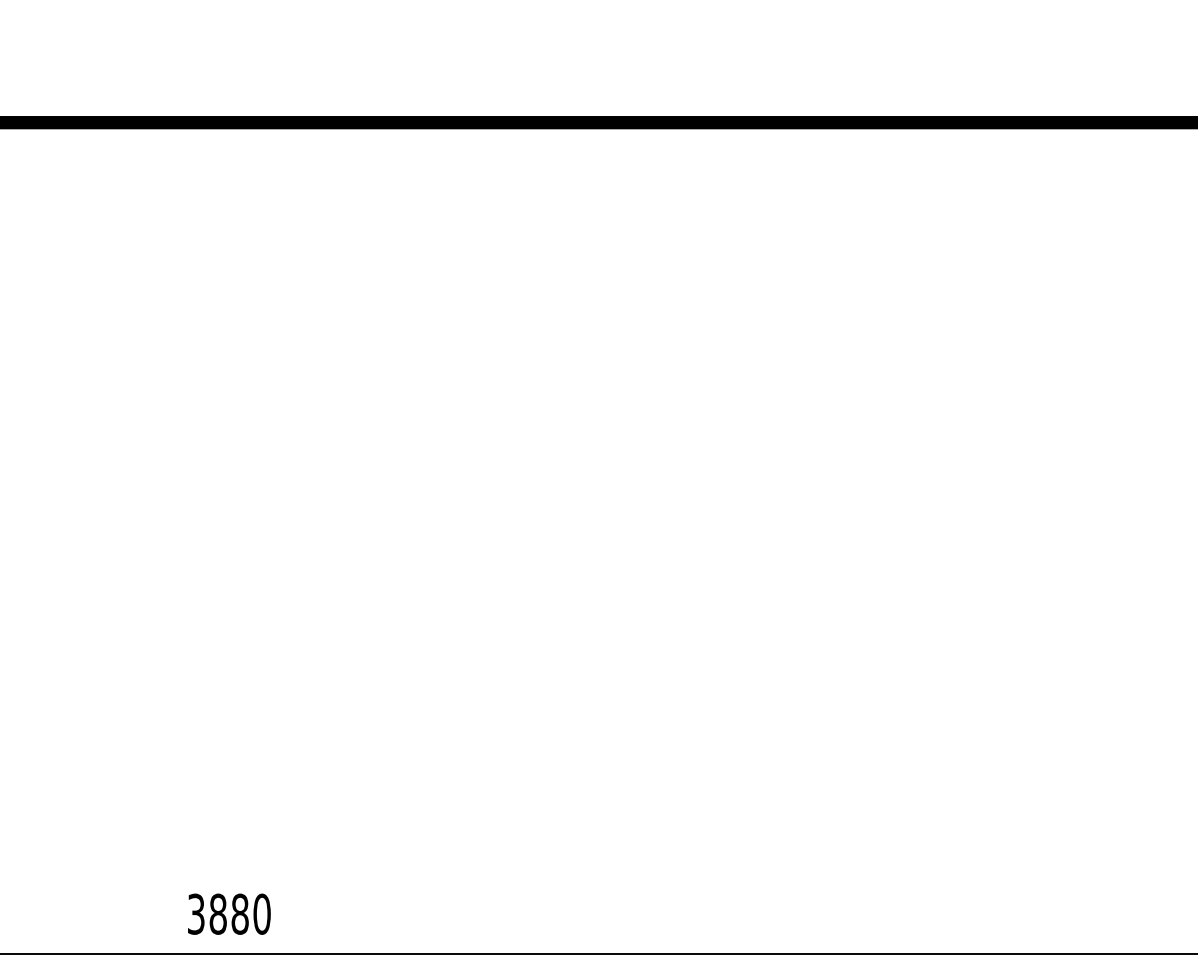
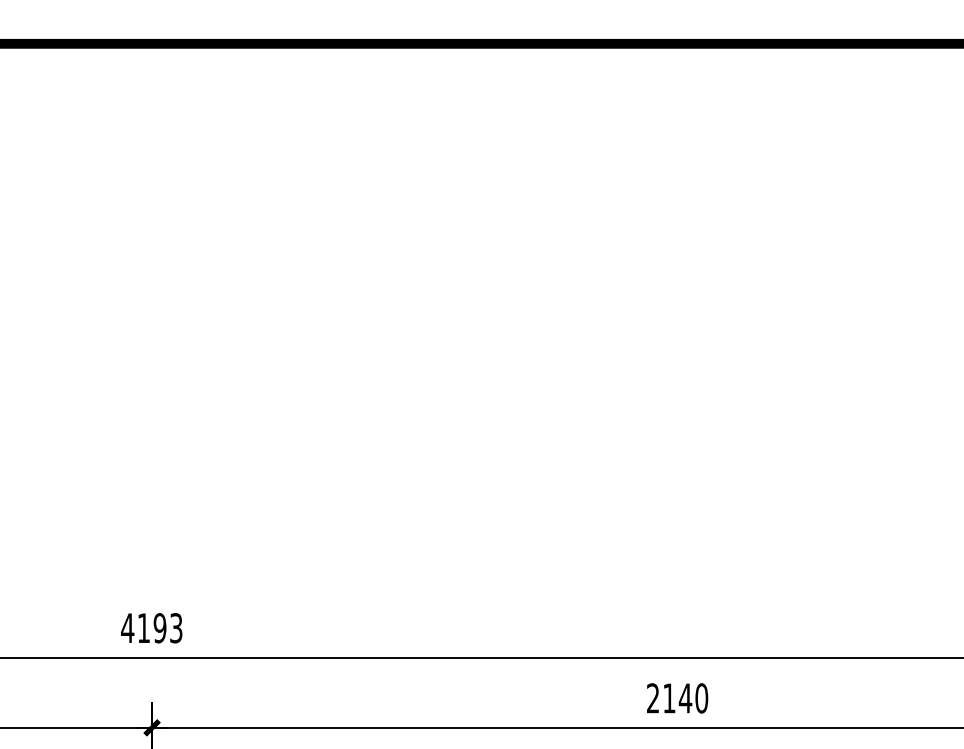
text: (228, 914) -> (151, 628), 3880 -> 4193

